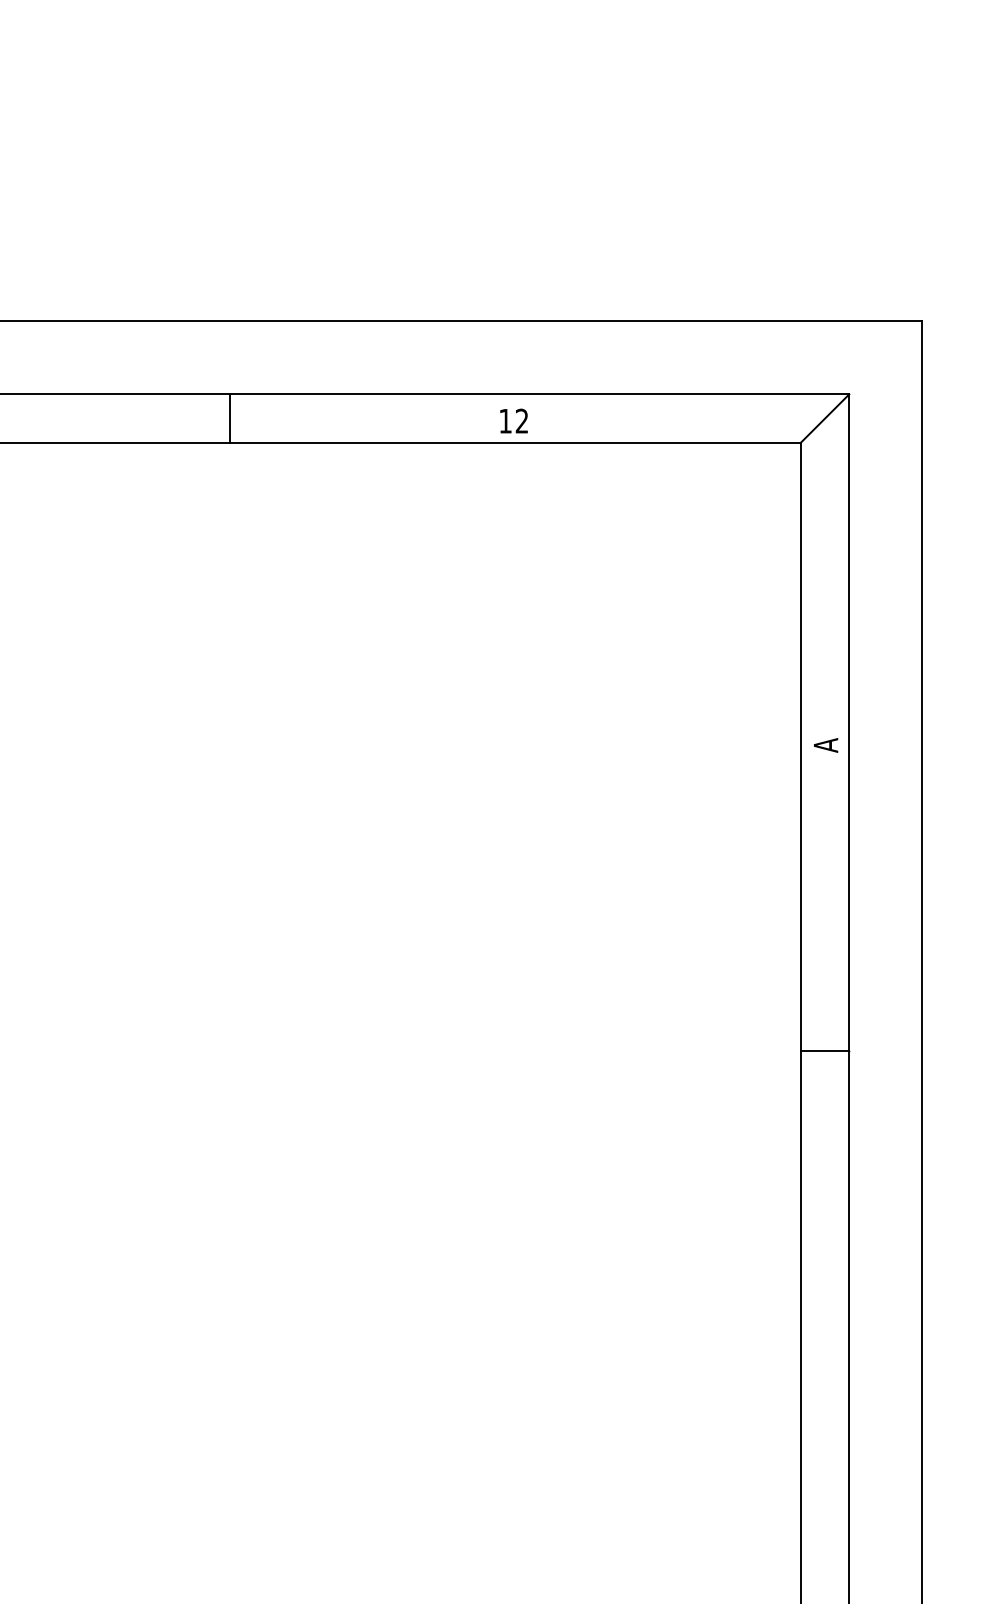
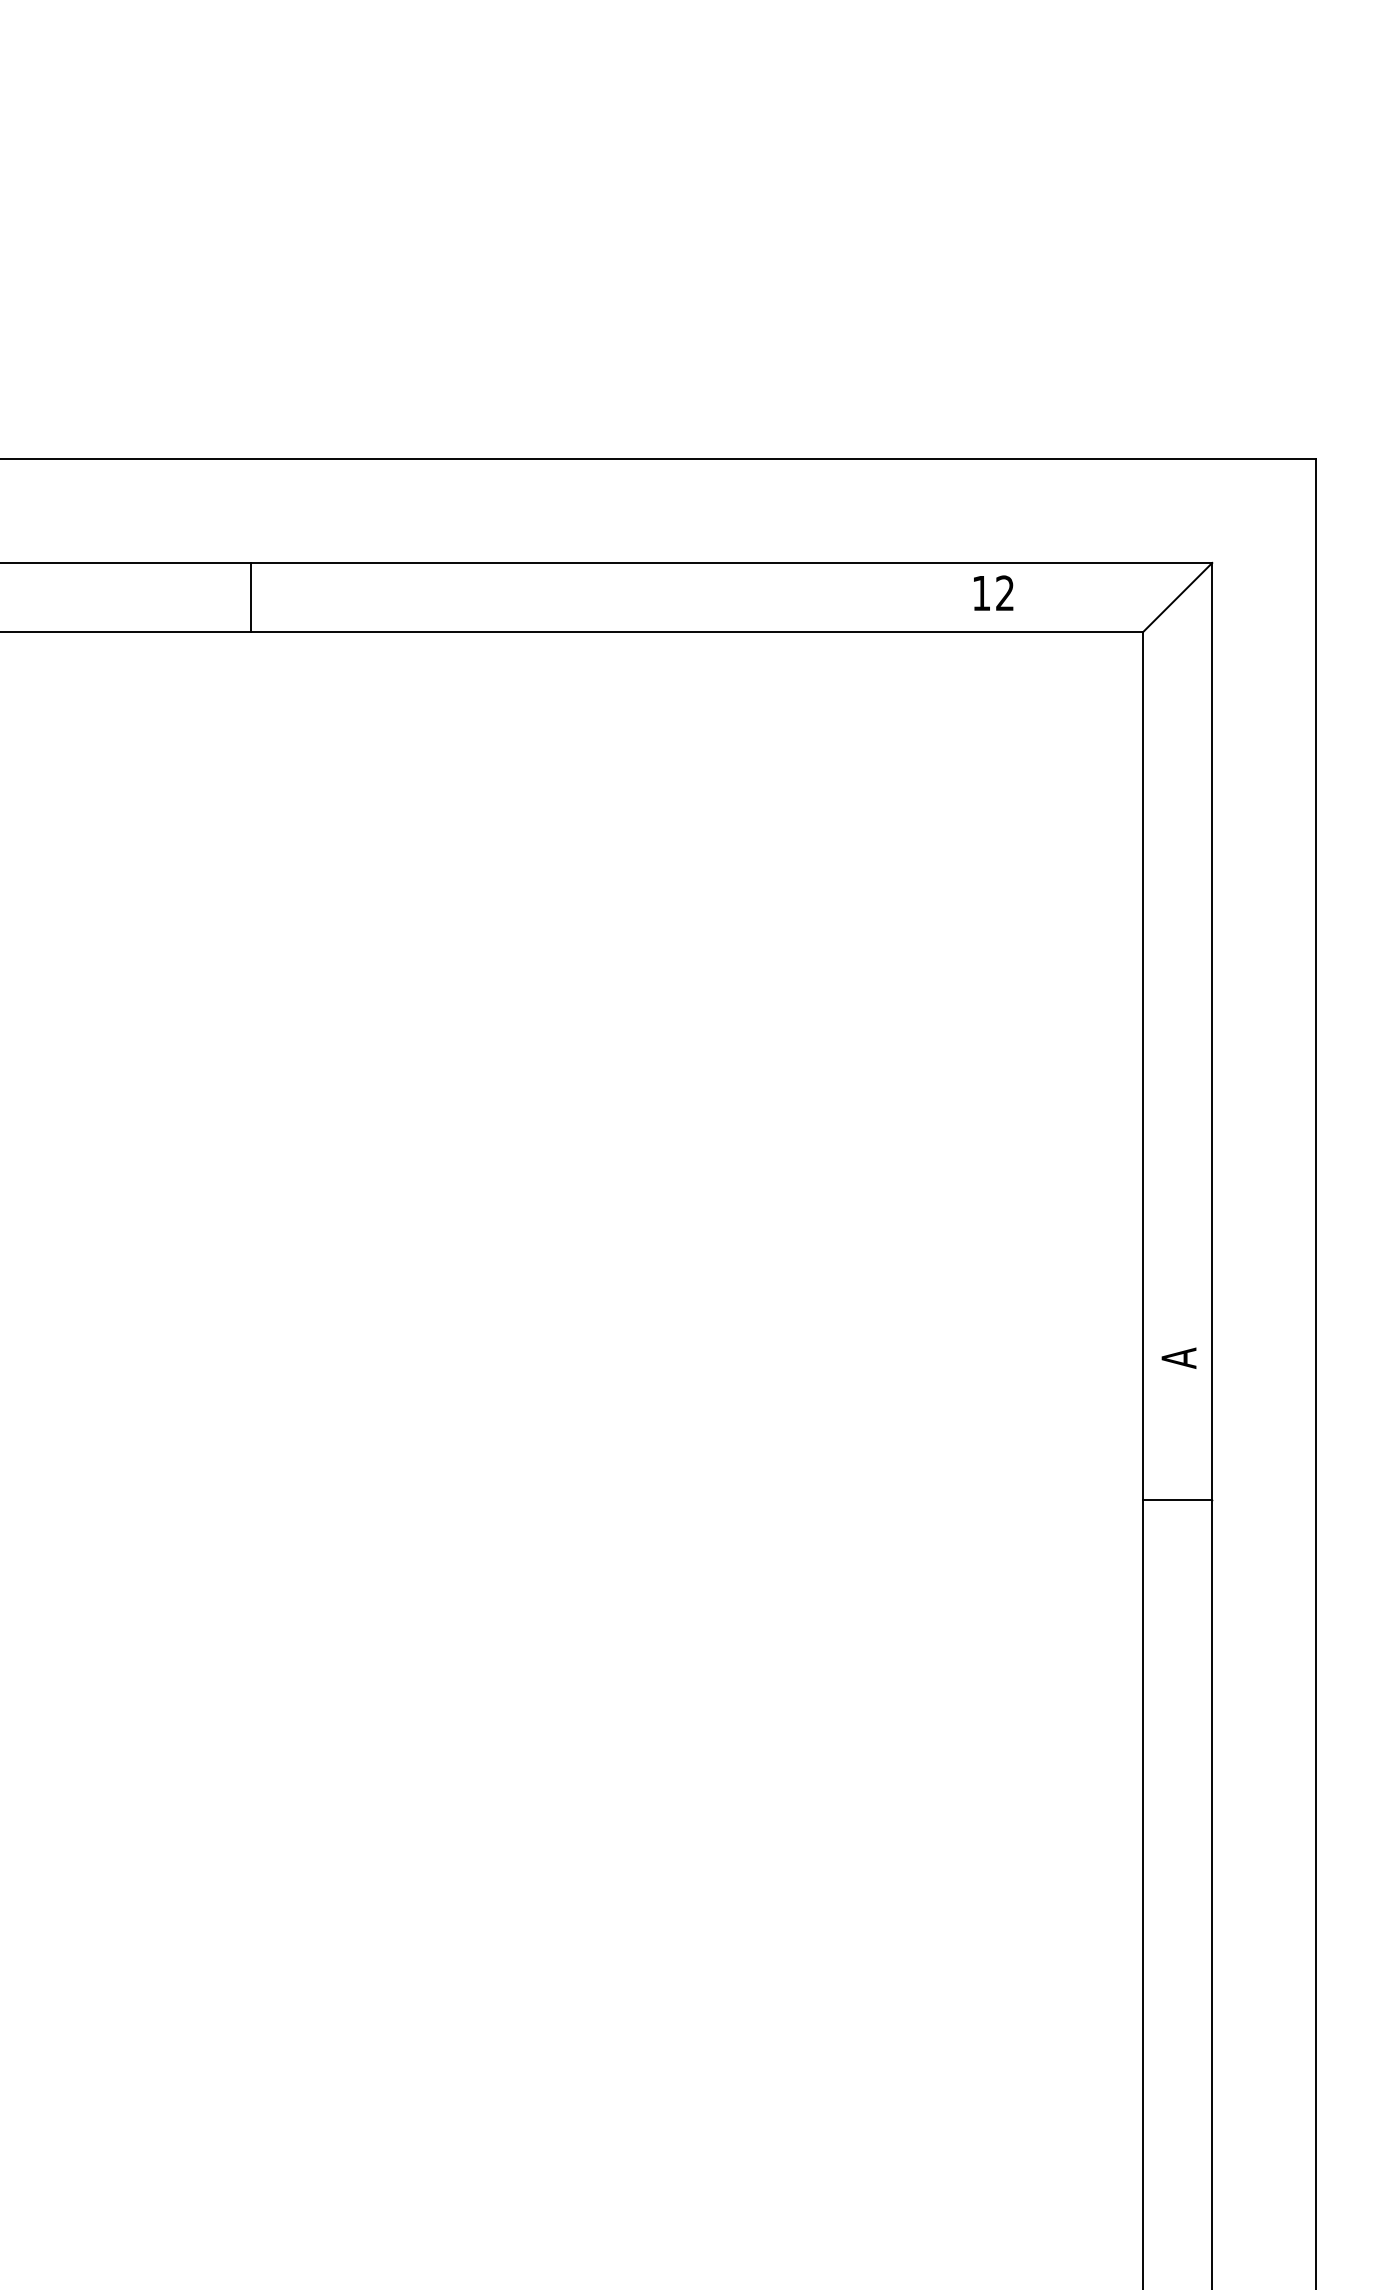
line: (229, 418) -> (250, 597), moved
text: (513, 420) -> (993, 592), moved
text: (825, 744) -> (1178, 1357), moved

